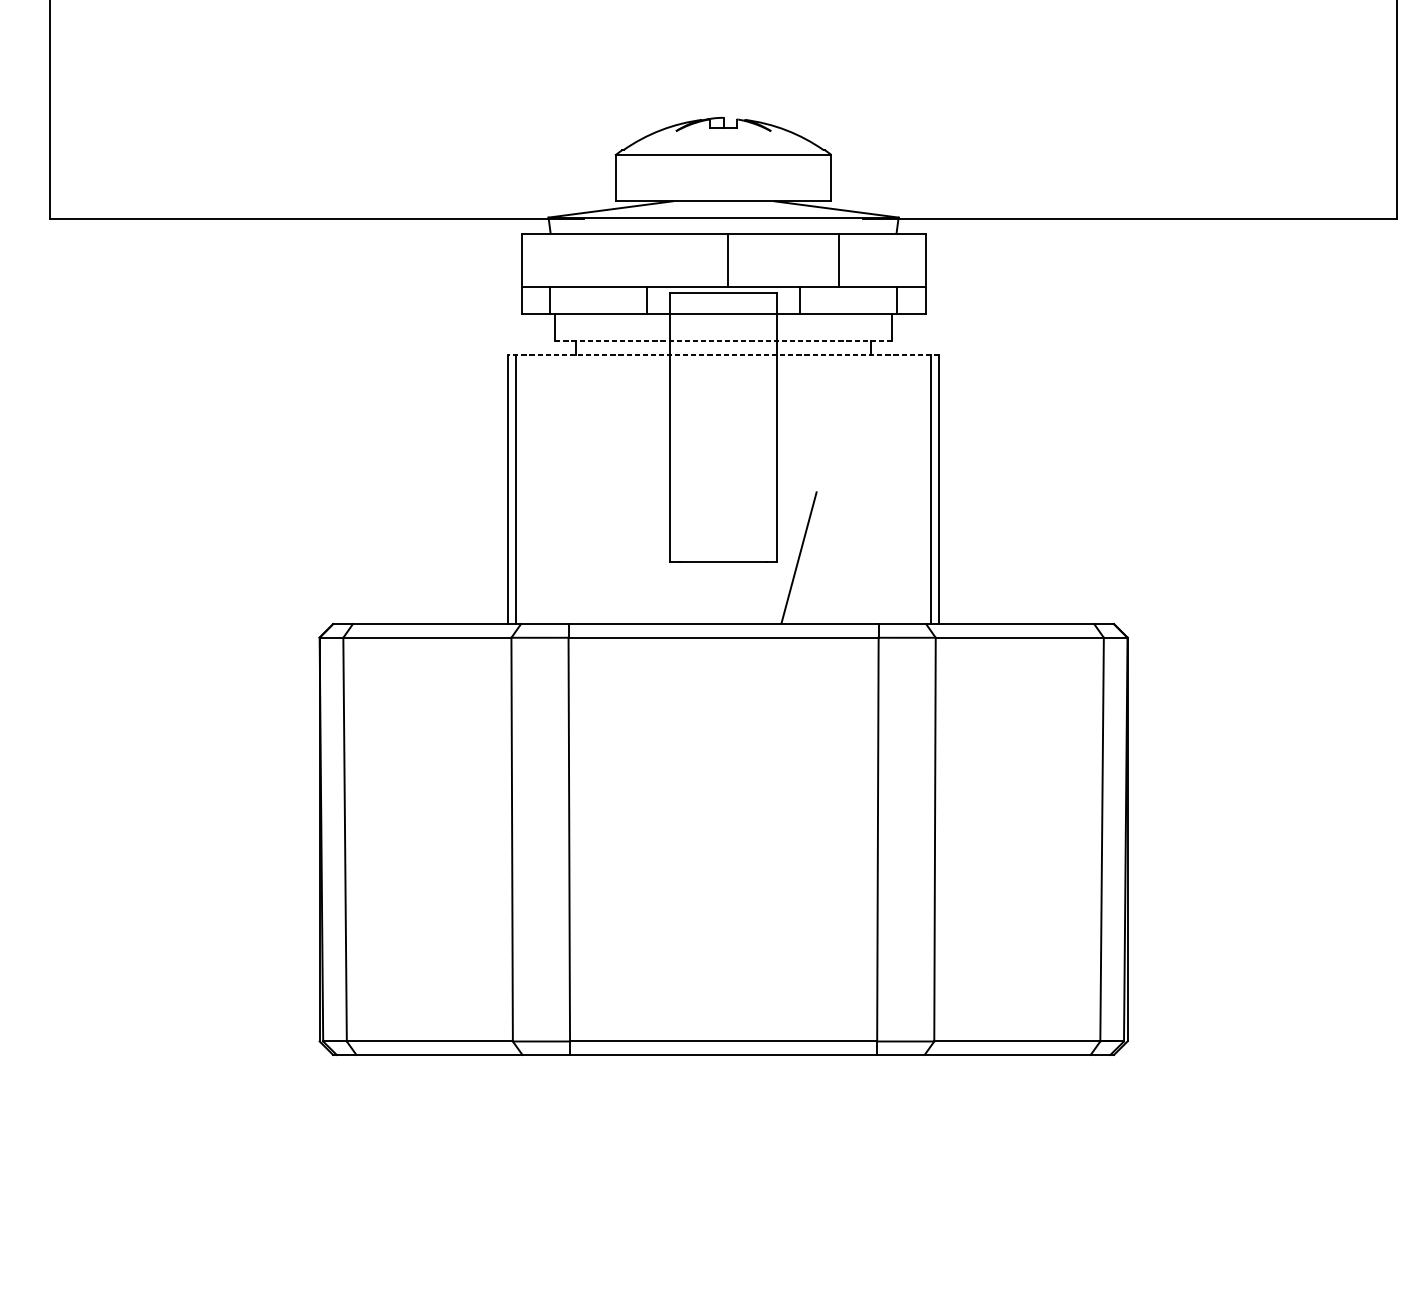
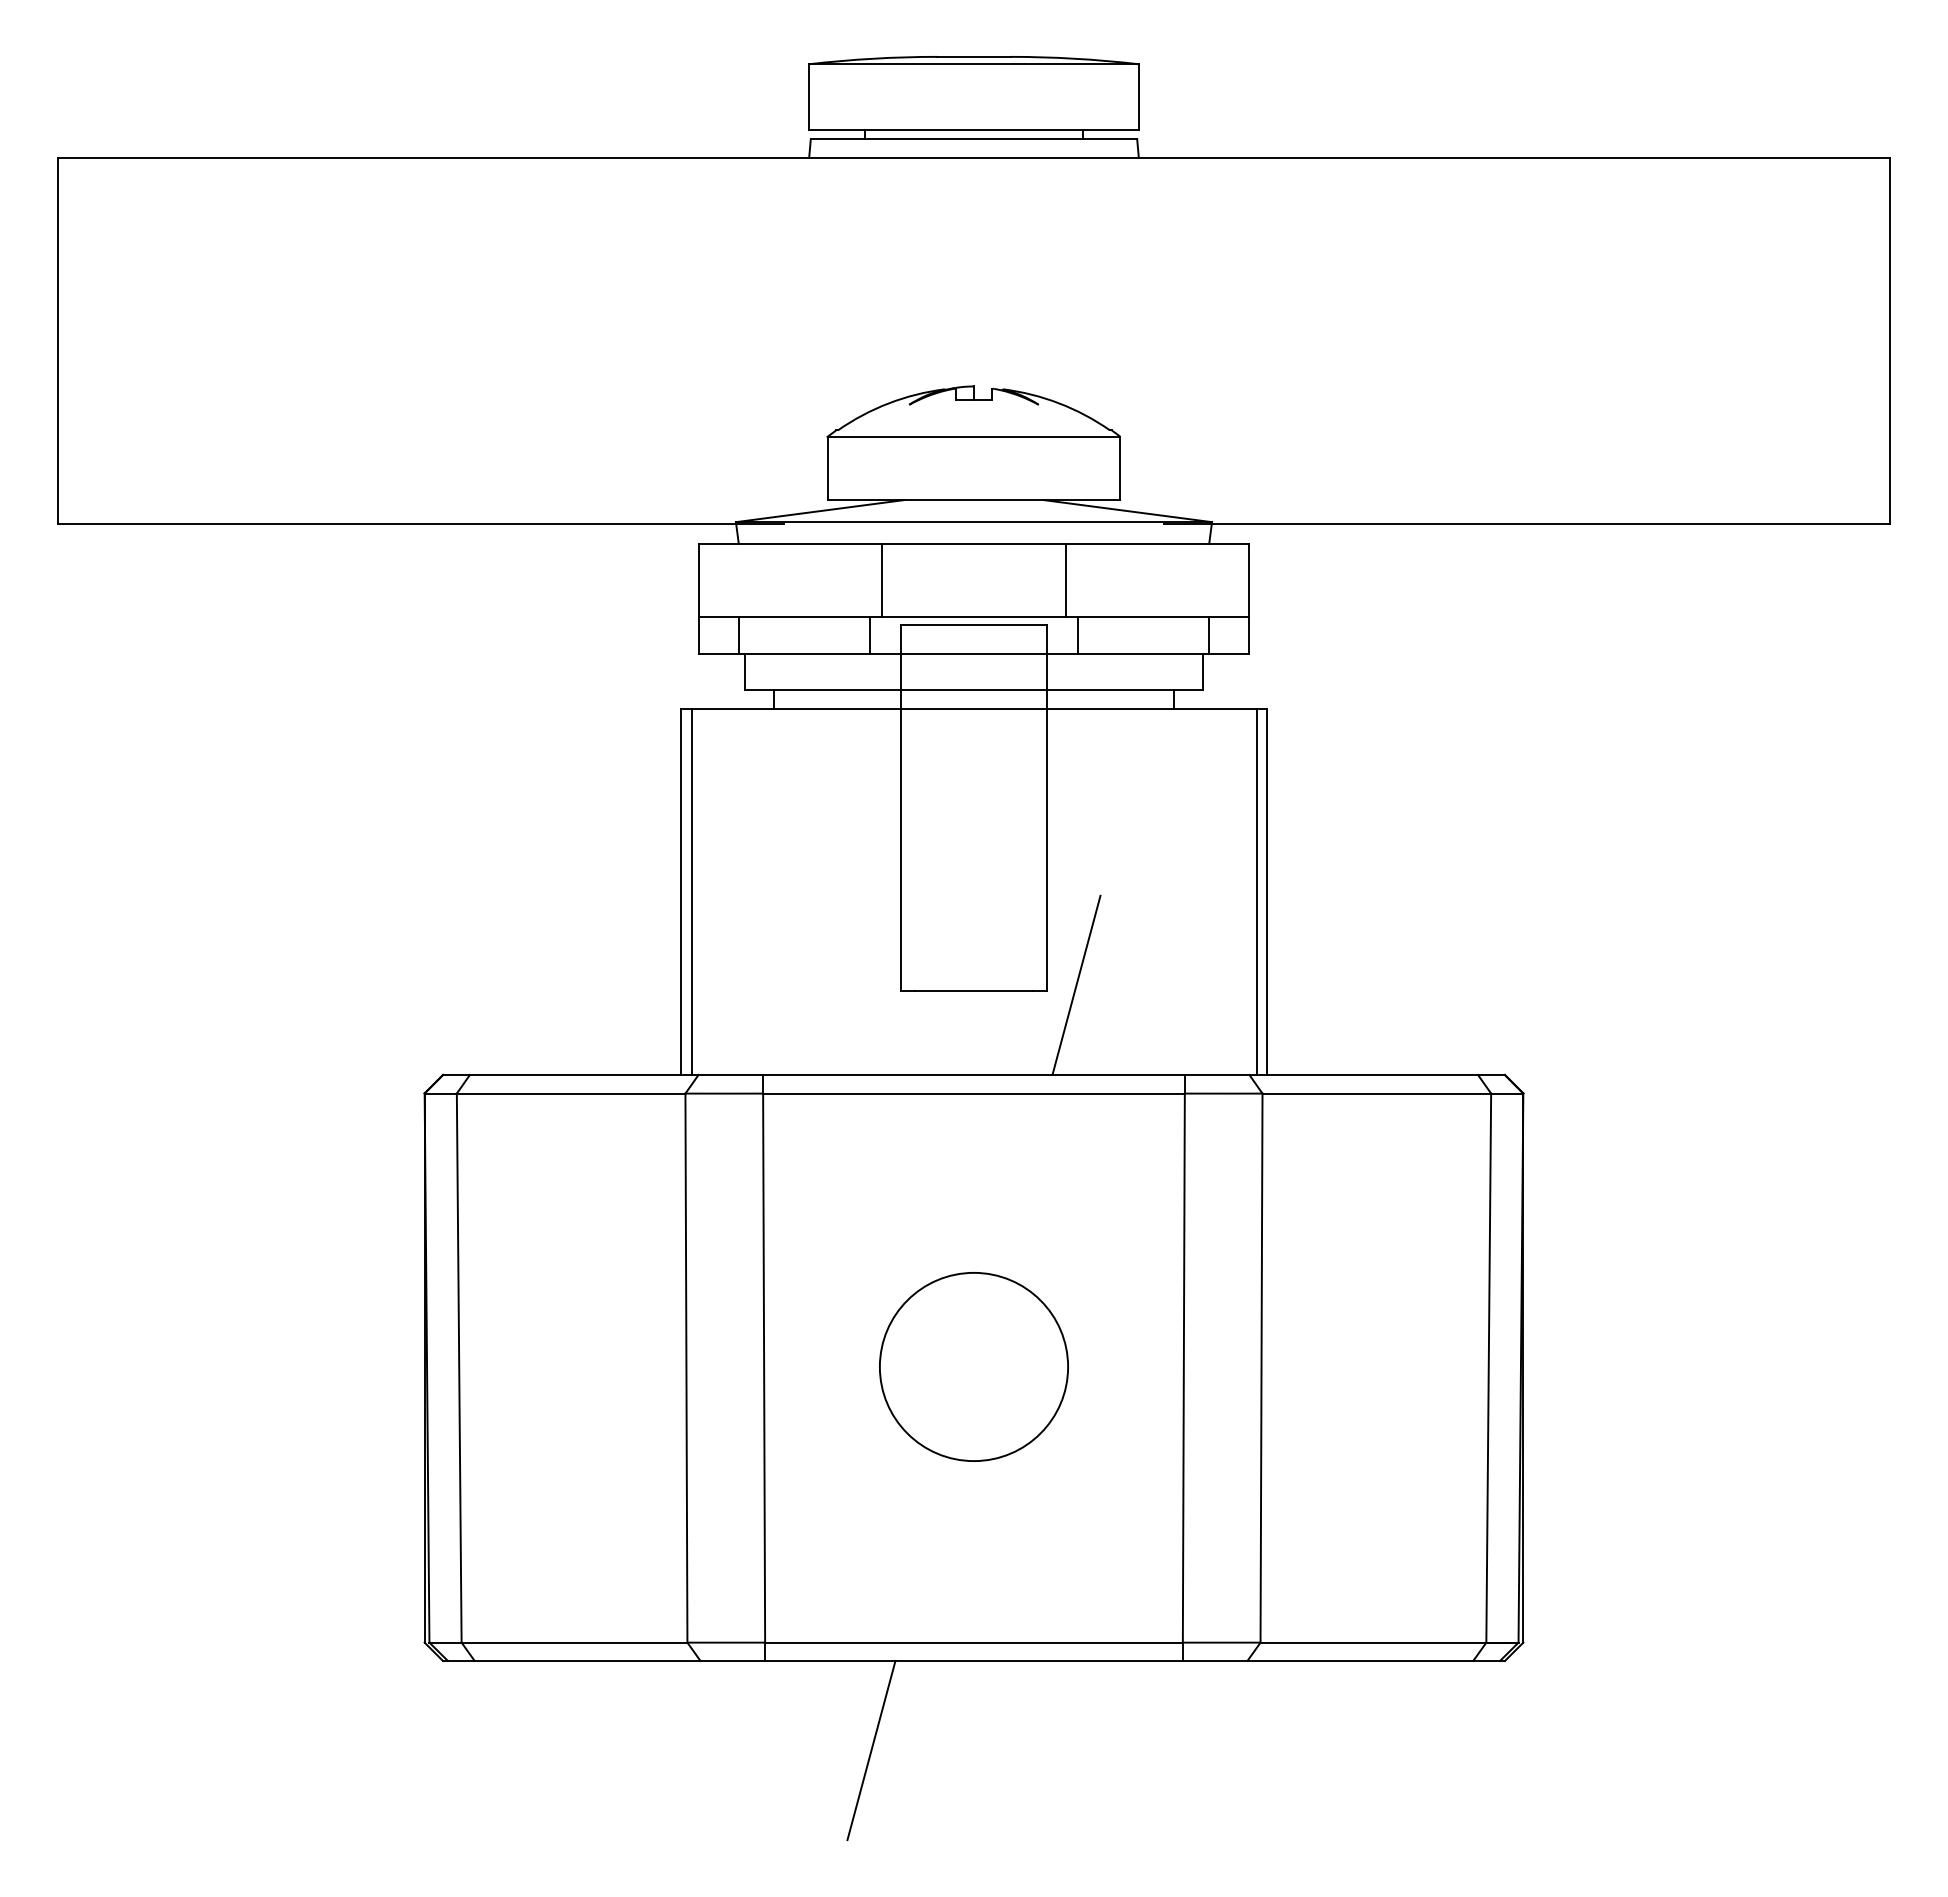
line: (727, 260) -> (882, 580), moved
line: (839, 260) -> (1065, 580), moved
line: (723, 341) -> (974, 690), dashed -> solid
line: (723, 354) -> (974, 708), dashed -> solid
circle: (723, 838) -> (973, 1366), added
line: (648, 1120) -> (871, 1750), added

